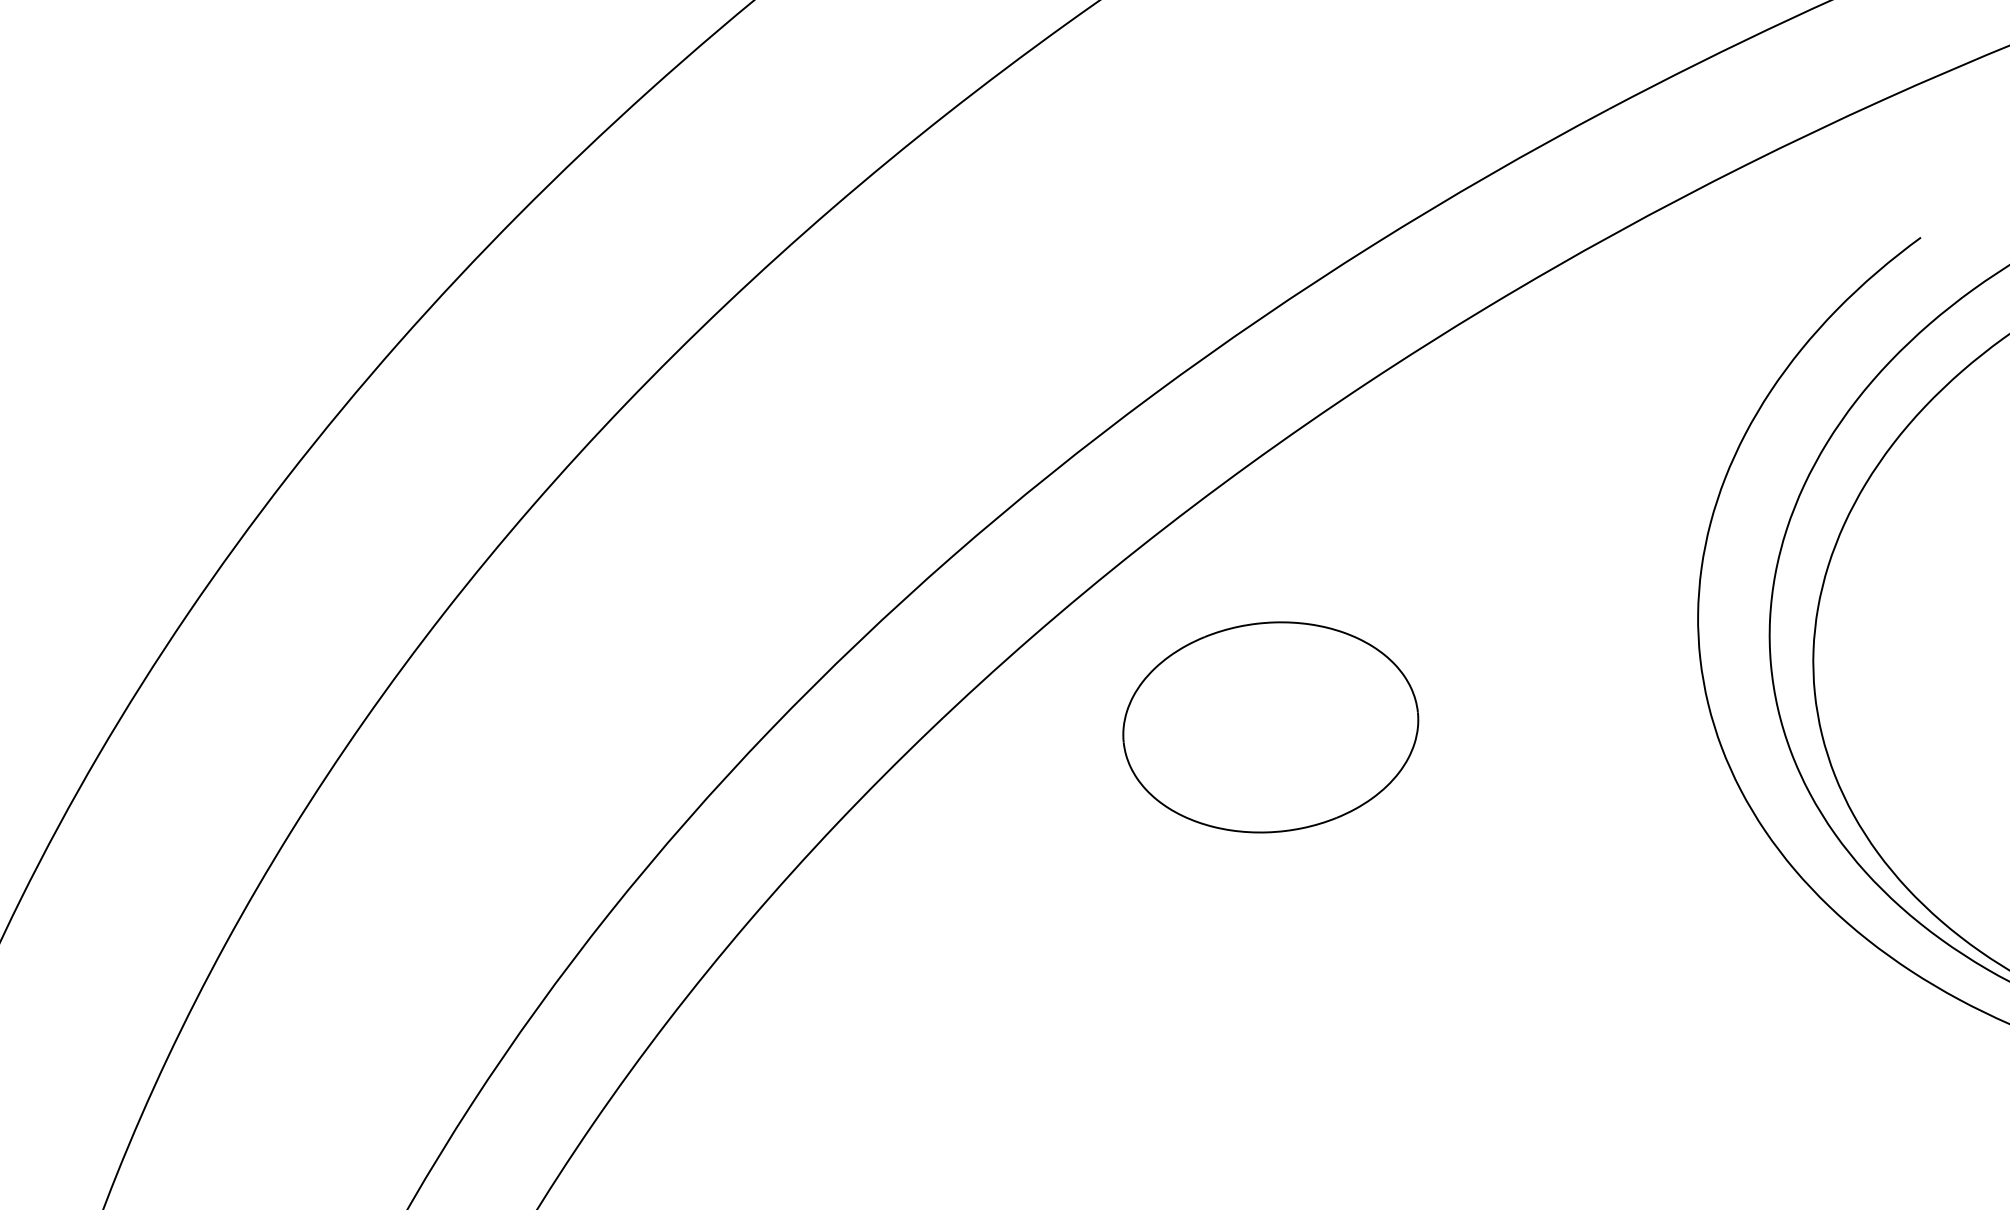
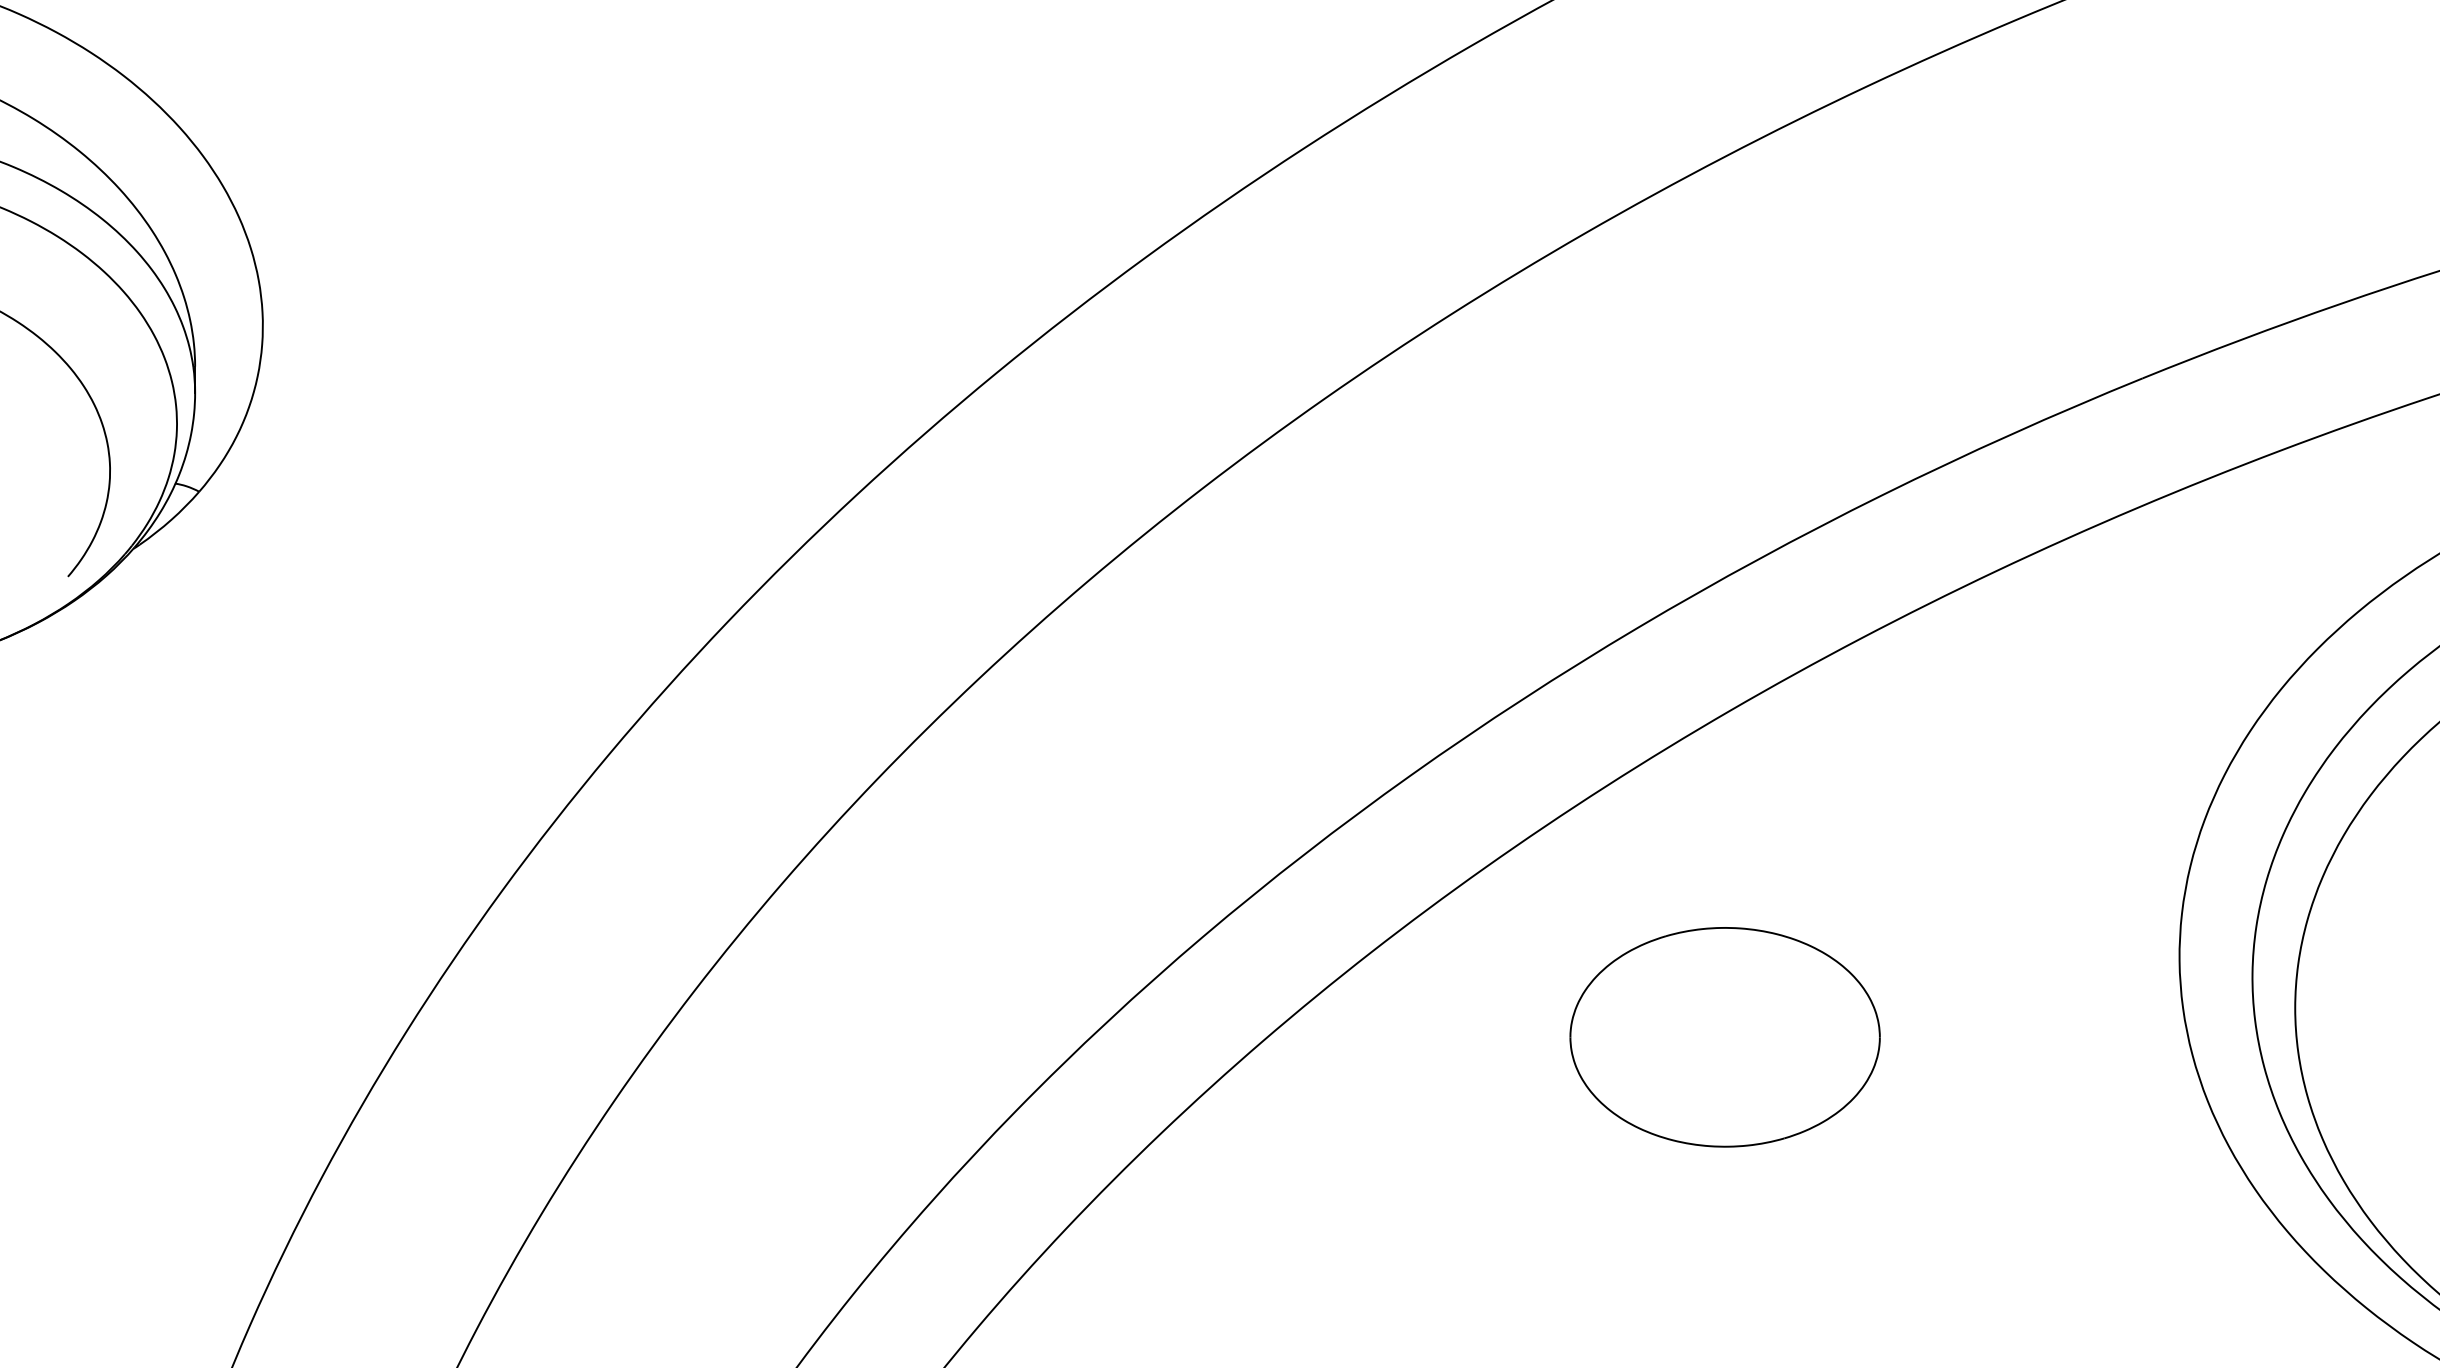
part: (1270, 727) -> (1724, 1037), moved

